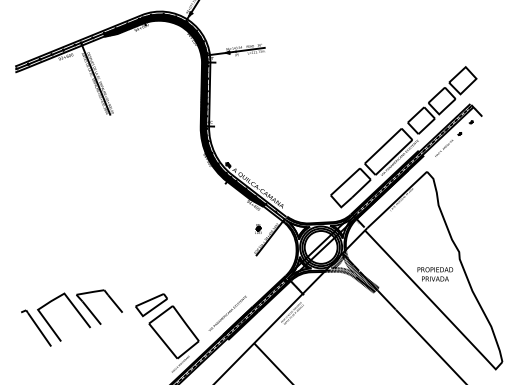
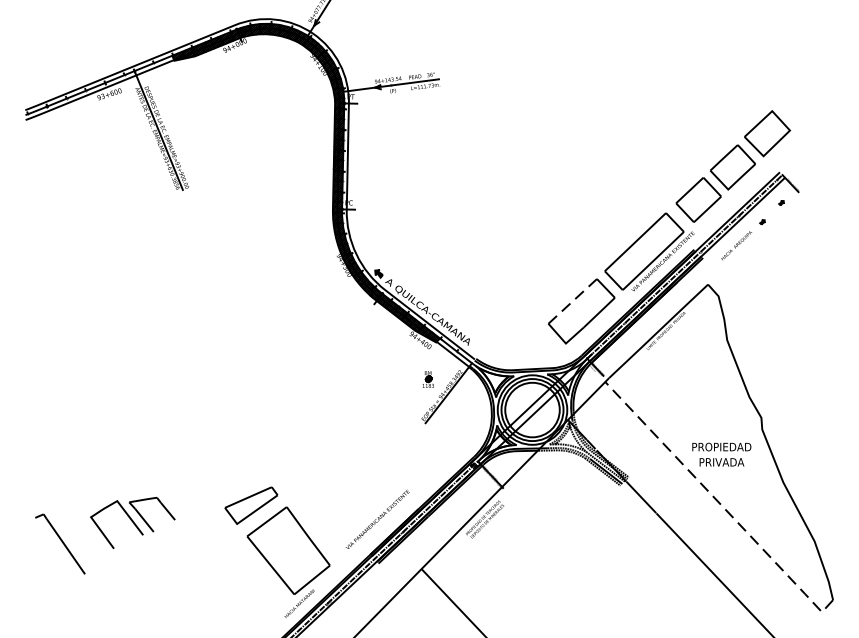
line: (345, 181) -> (572, 300), solid -> dashed
line: (434, 303) -> (720, 503), solid -> dashed
part: (79, 315) -> (131, 522), size x0.6

